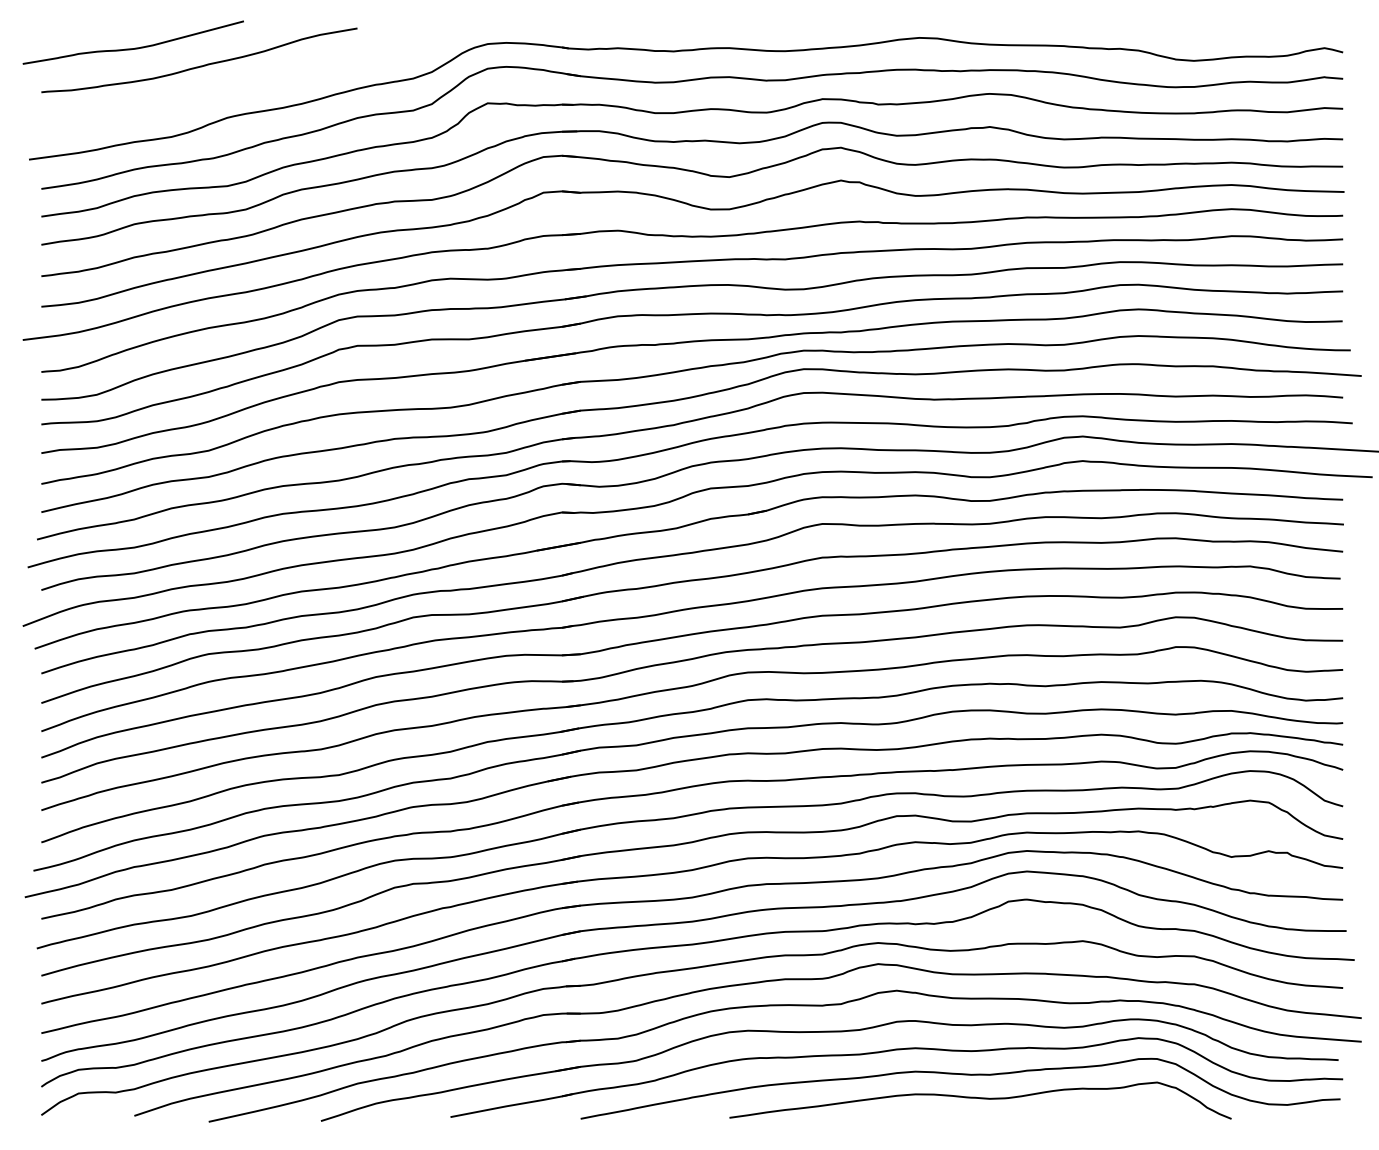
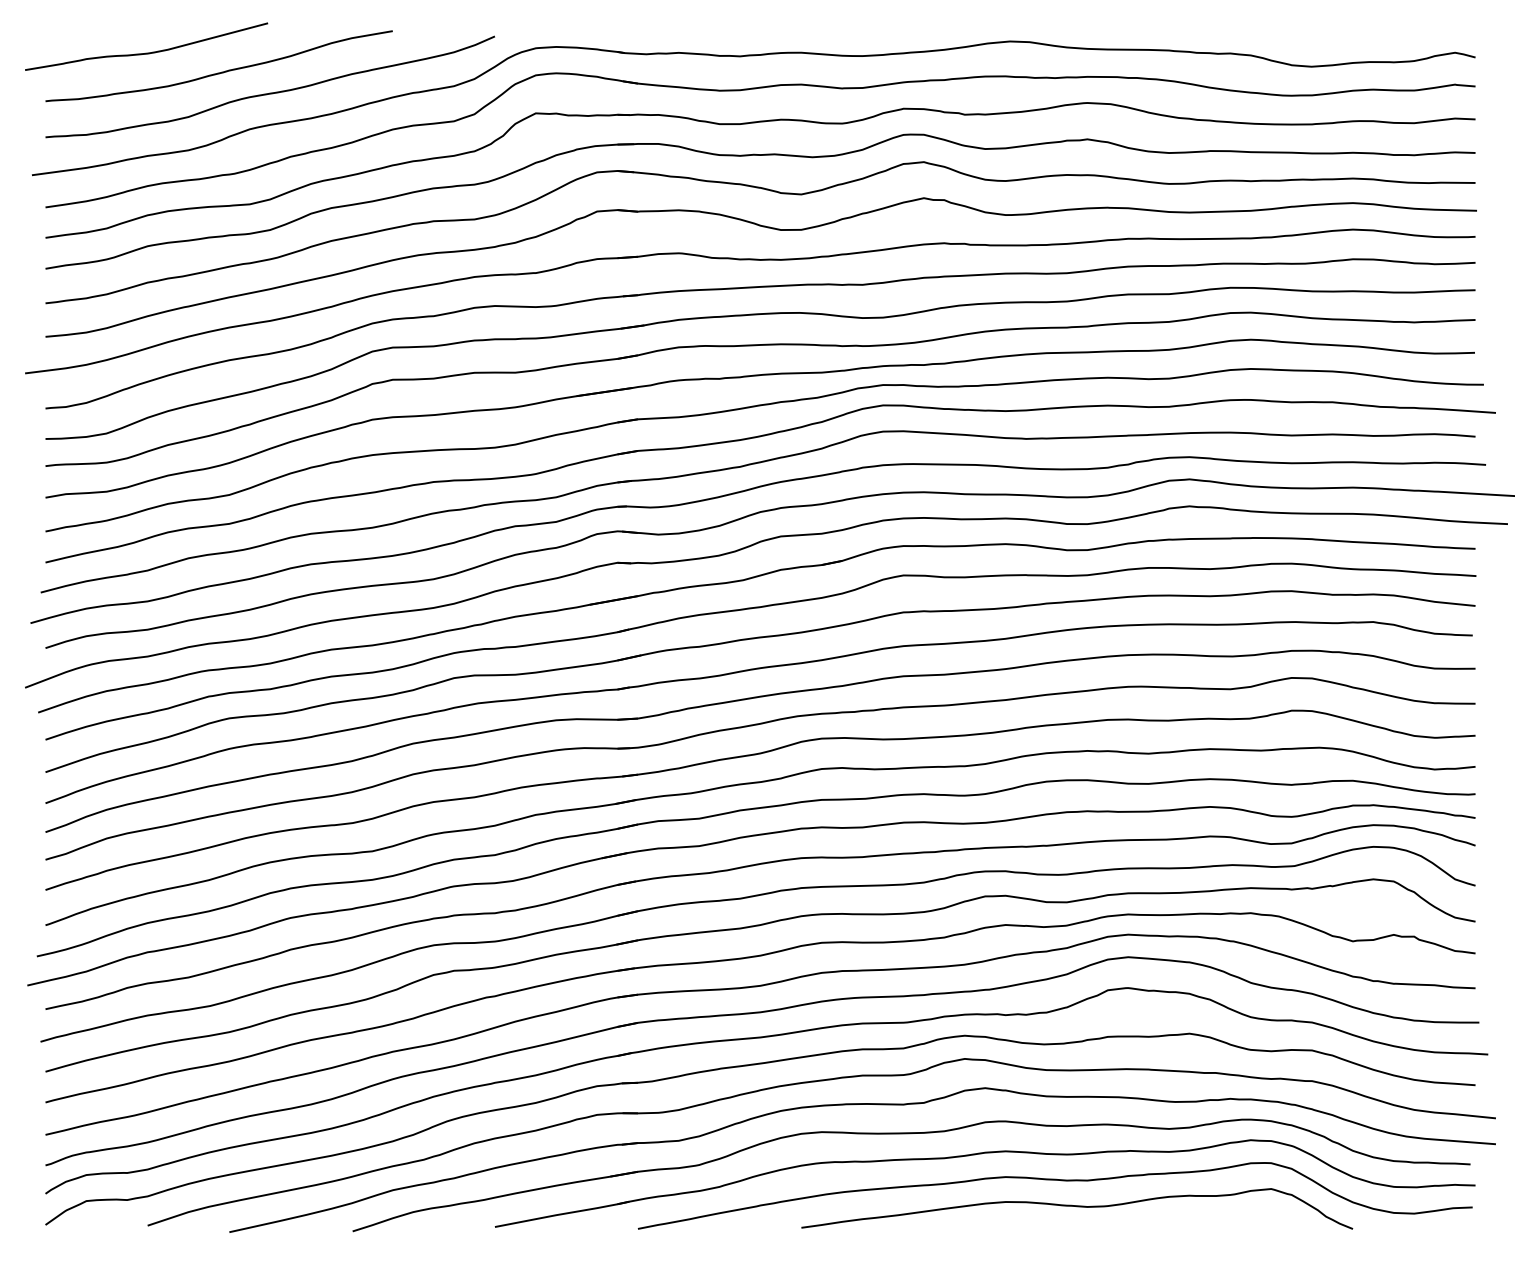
curve: (245, 84) -> (269, 92), added

